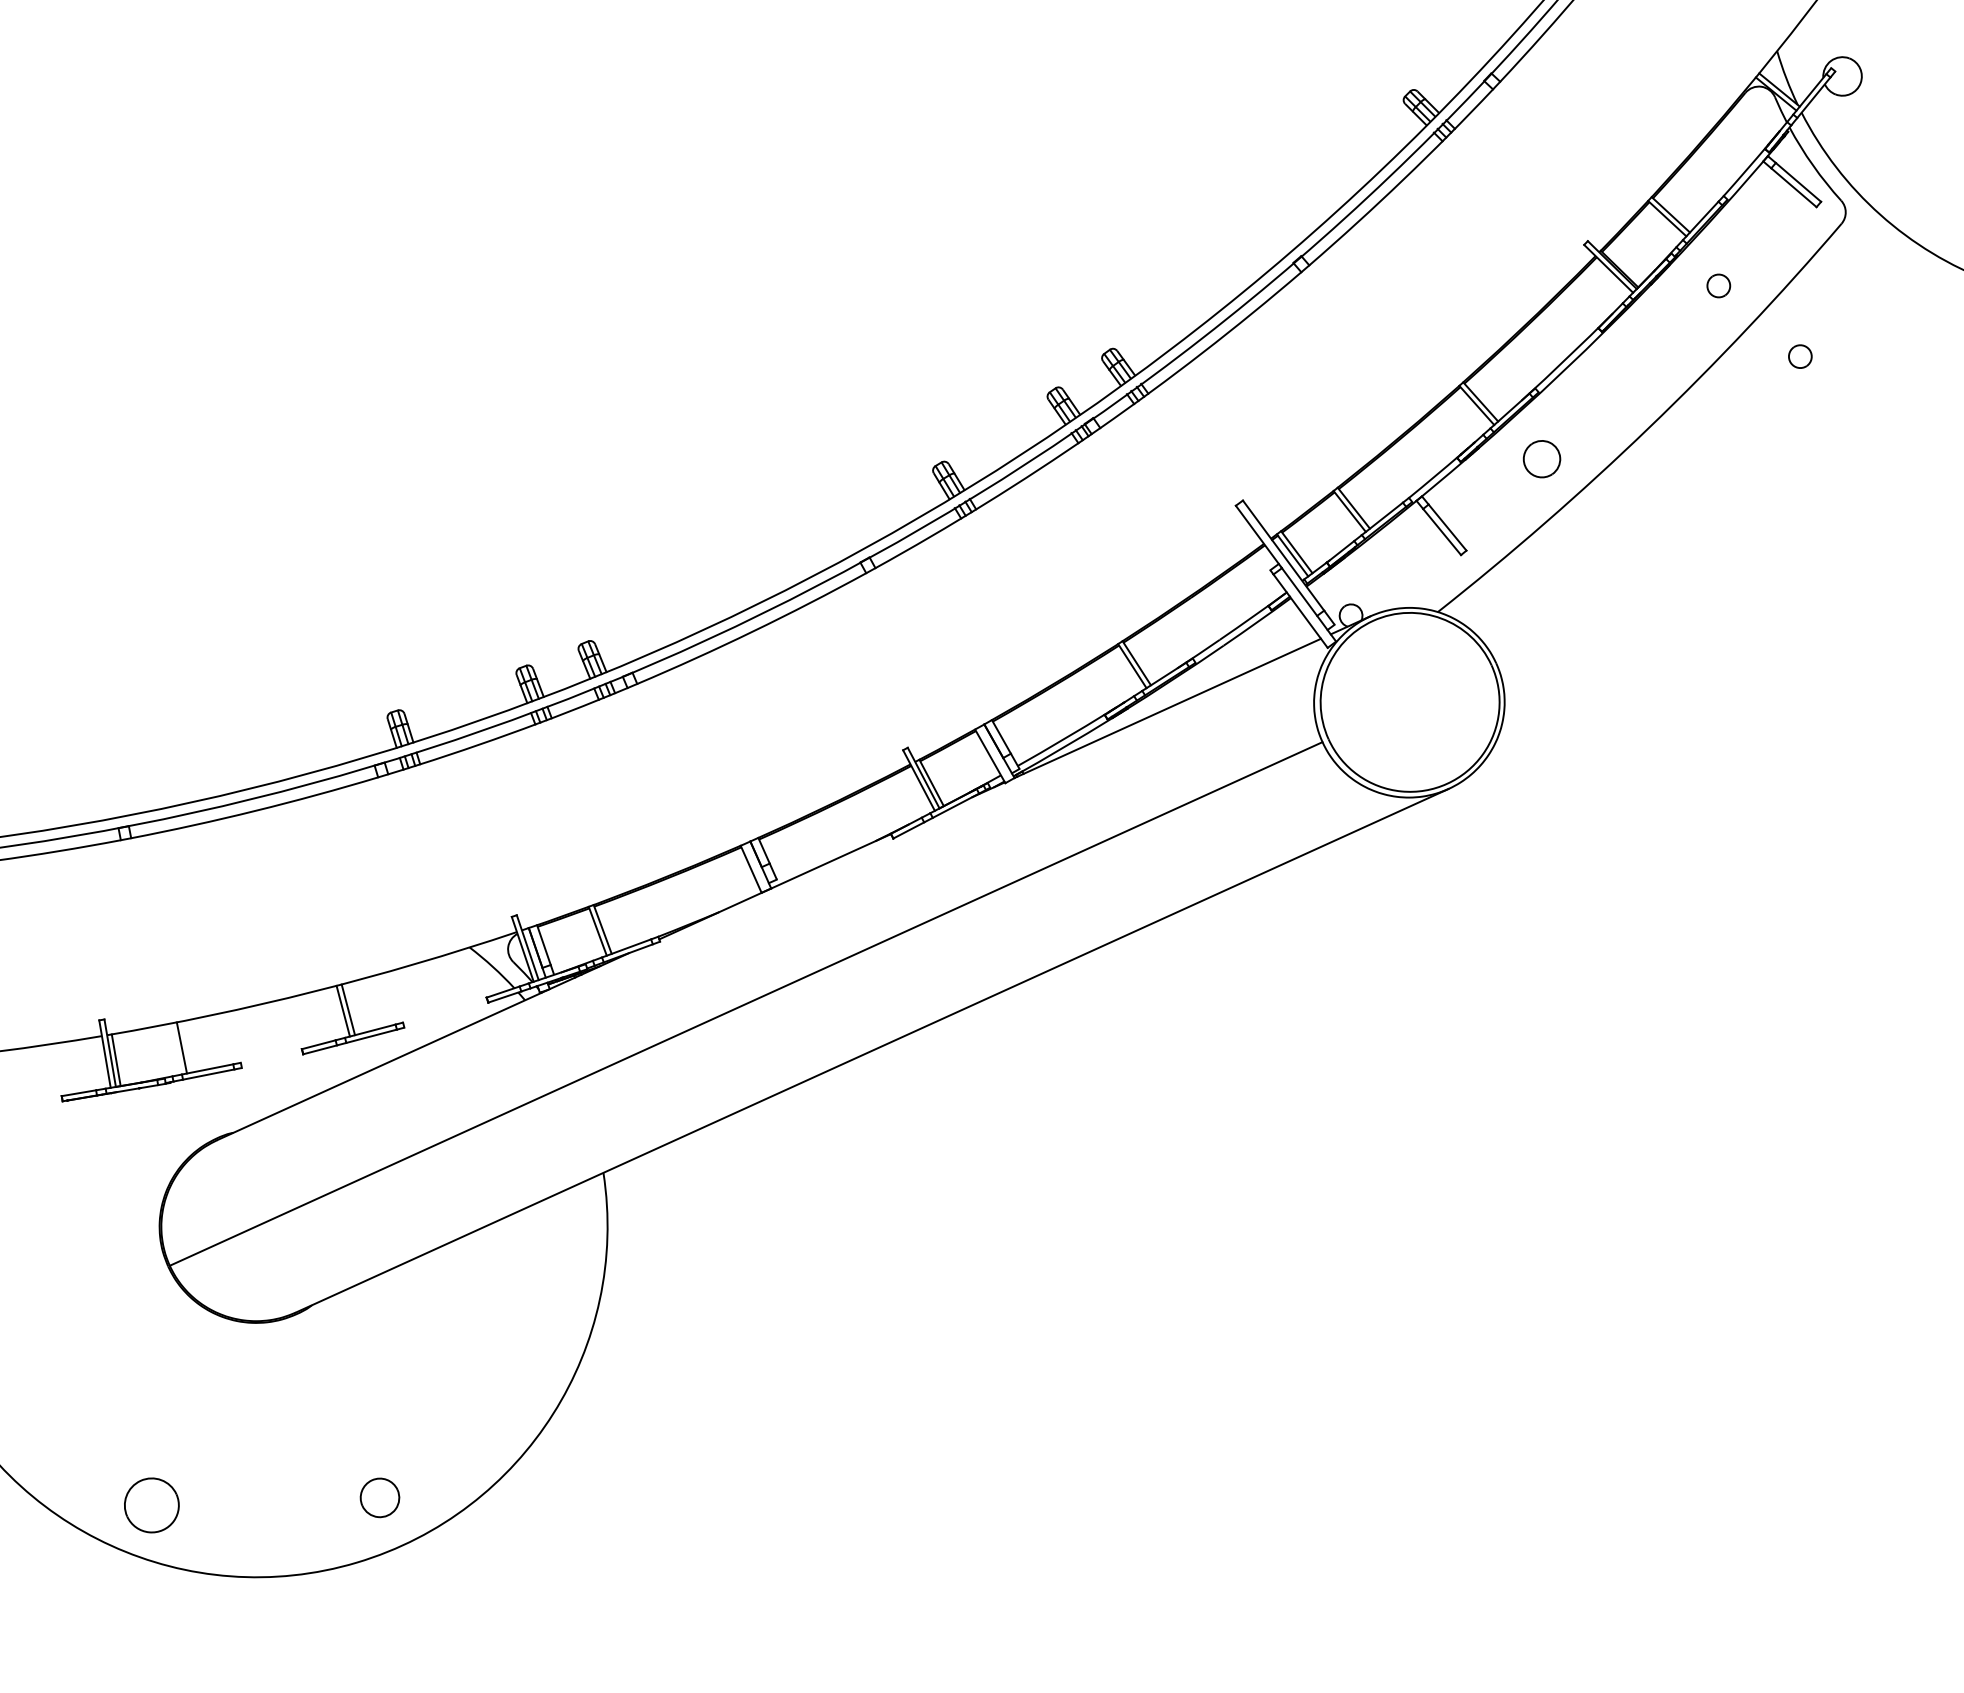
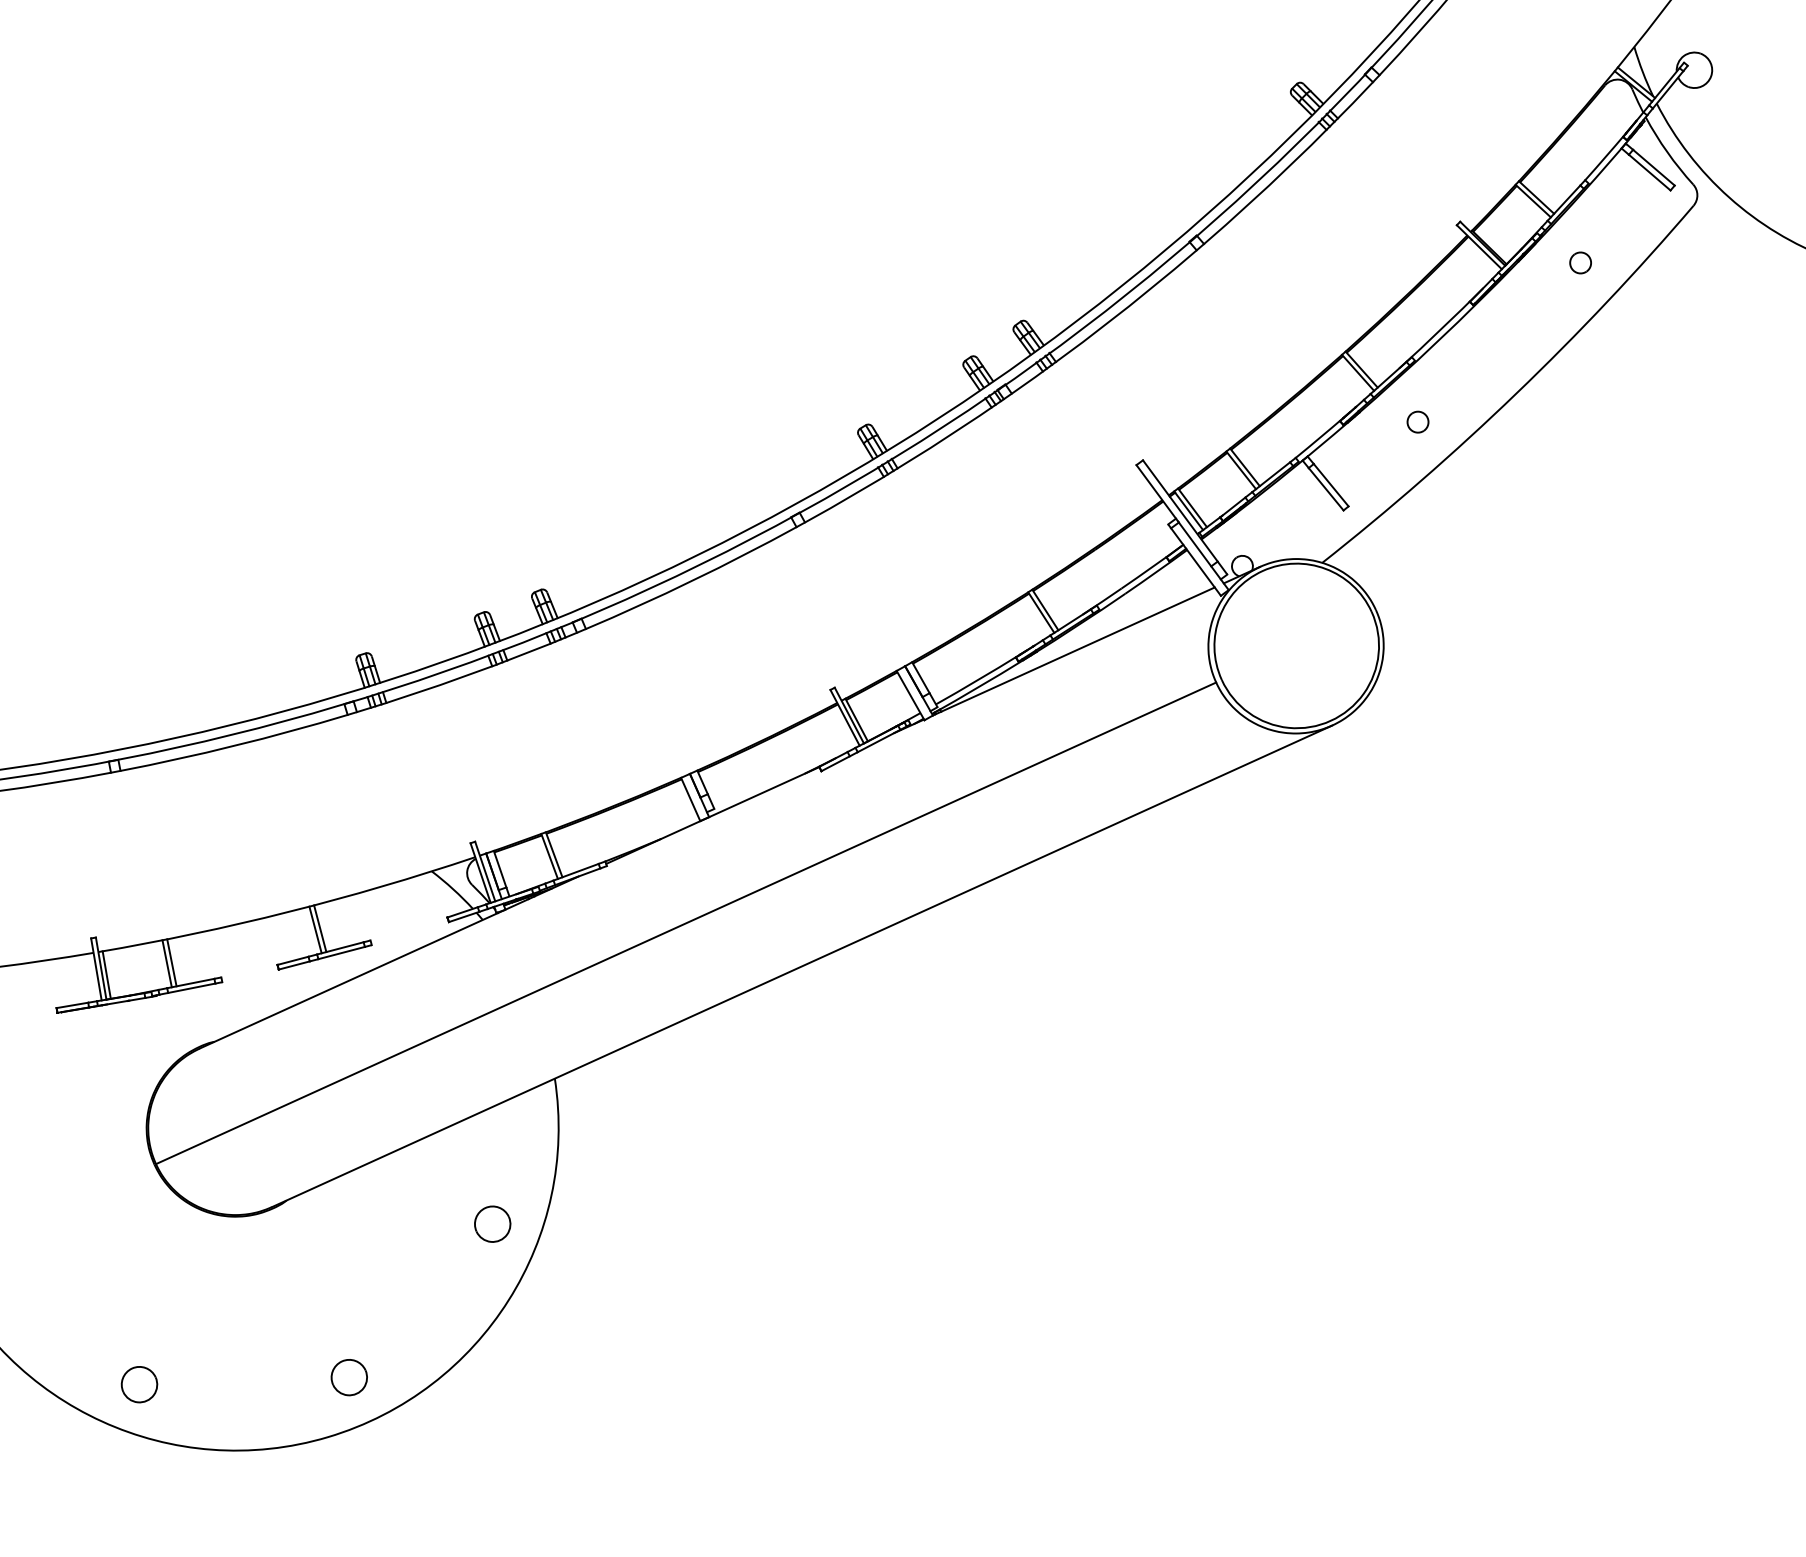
part: (1800, 356) -> (1655, 327), removed
part: (1541, 458) -> (1417, 421), size x0.62
line: (186, 1046) -> (171, 962), added
part: (535, 1330) -> (492, 1223), added
part: (151, 1505) -> (139, 1384), size x0.71

